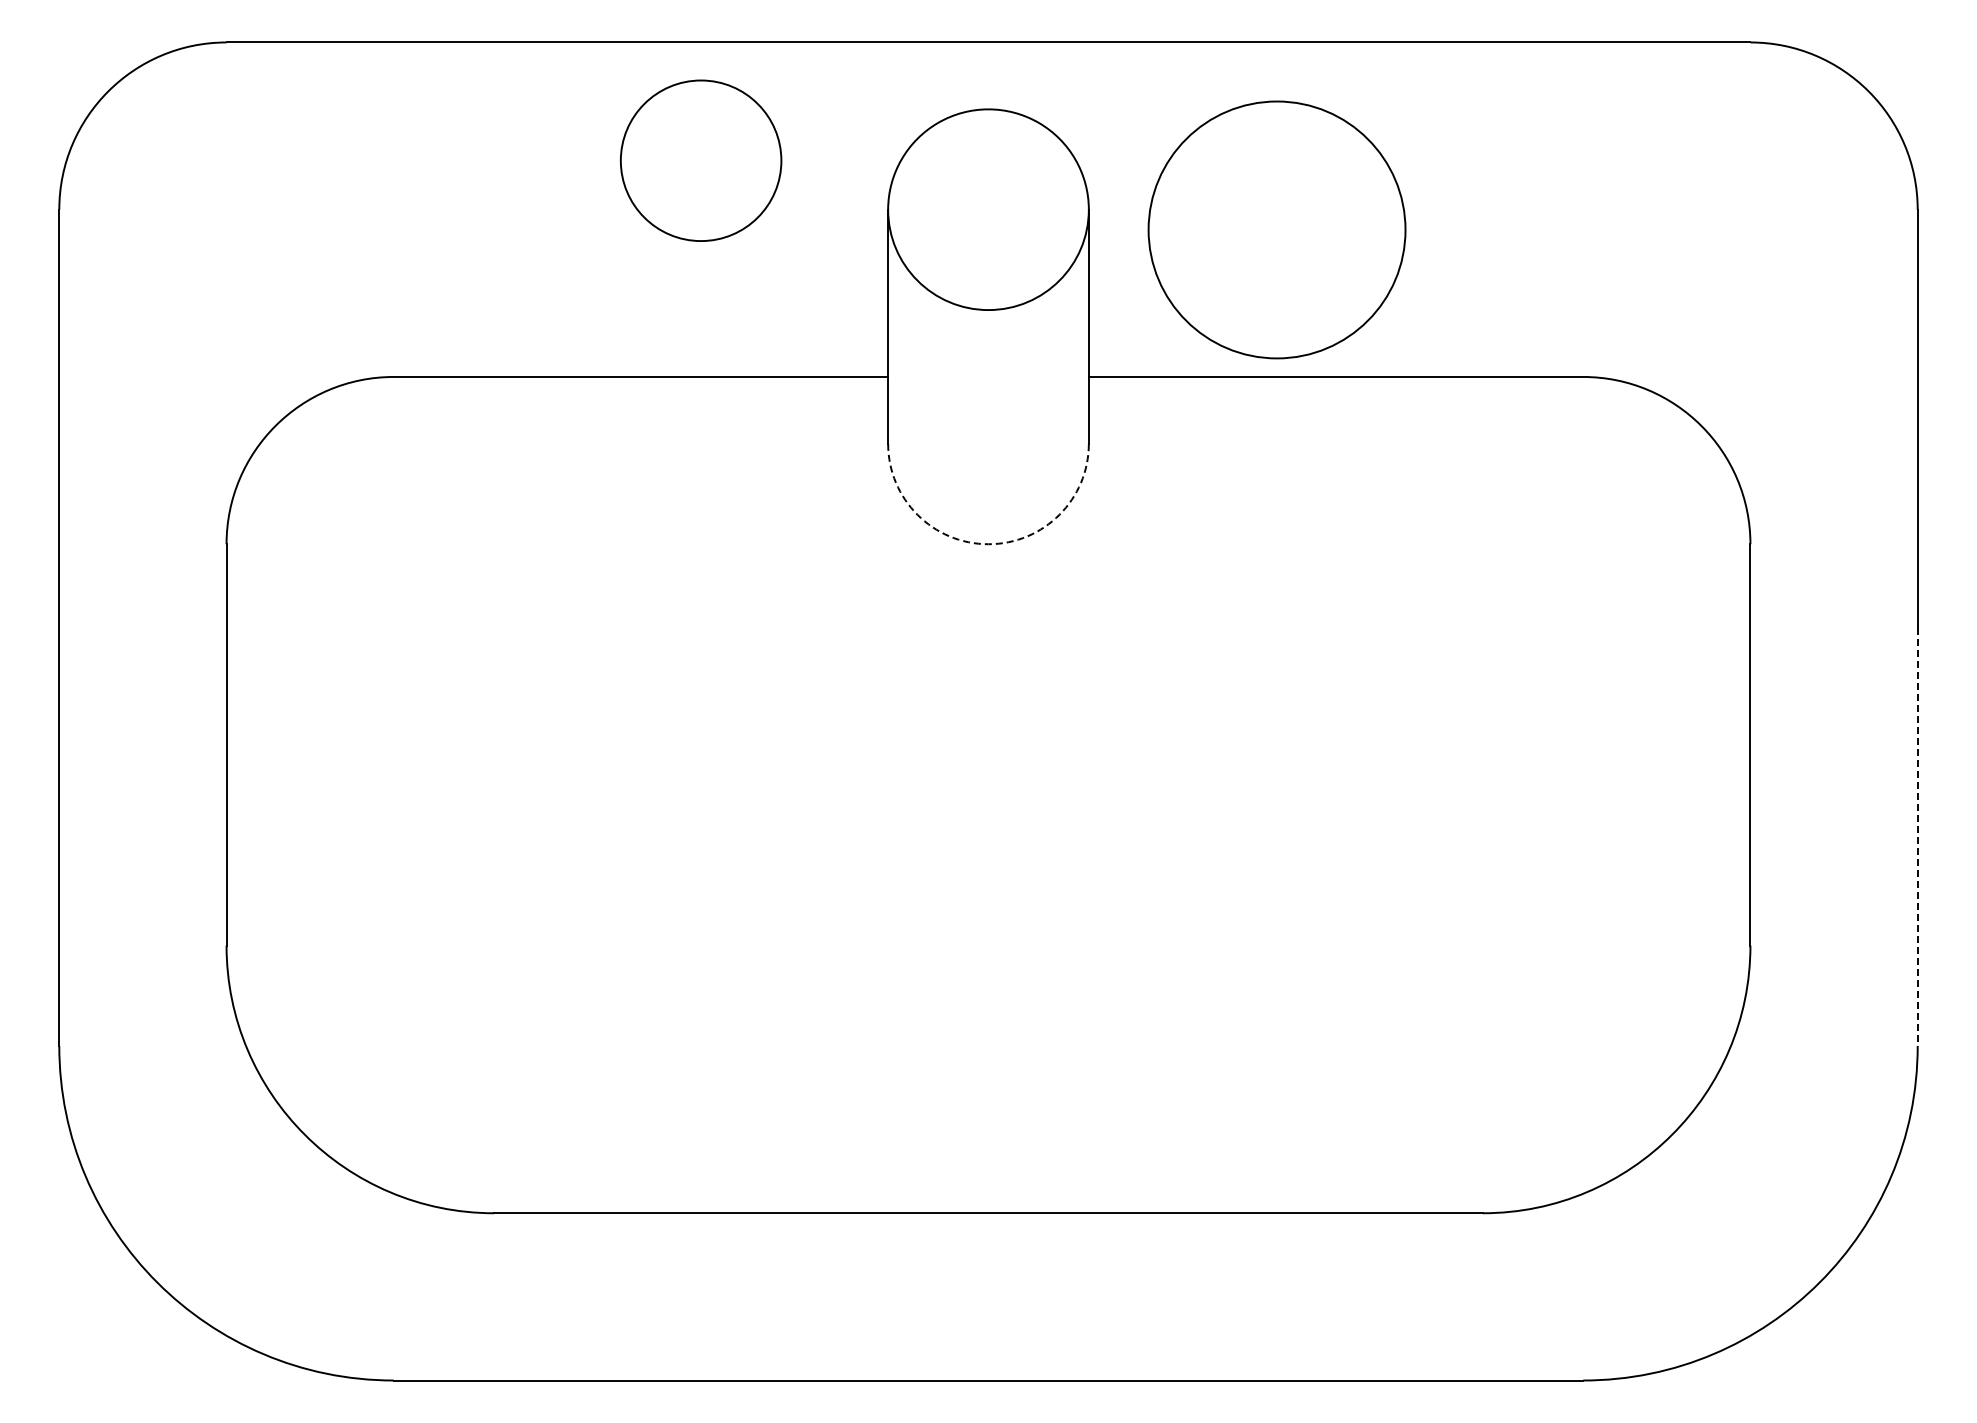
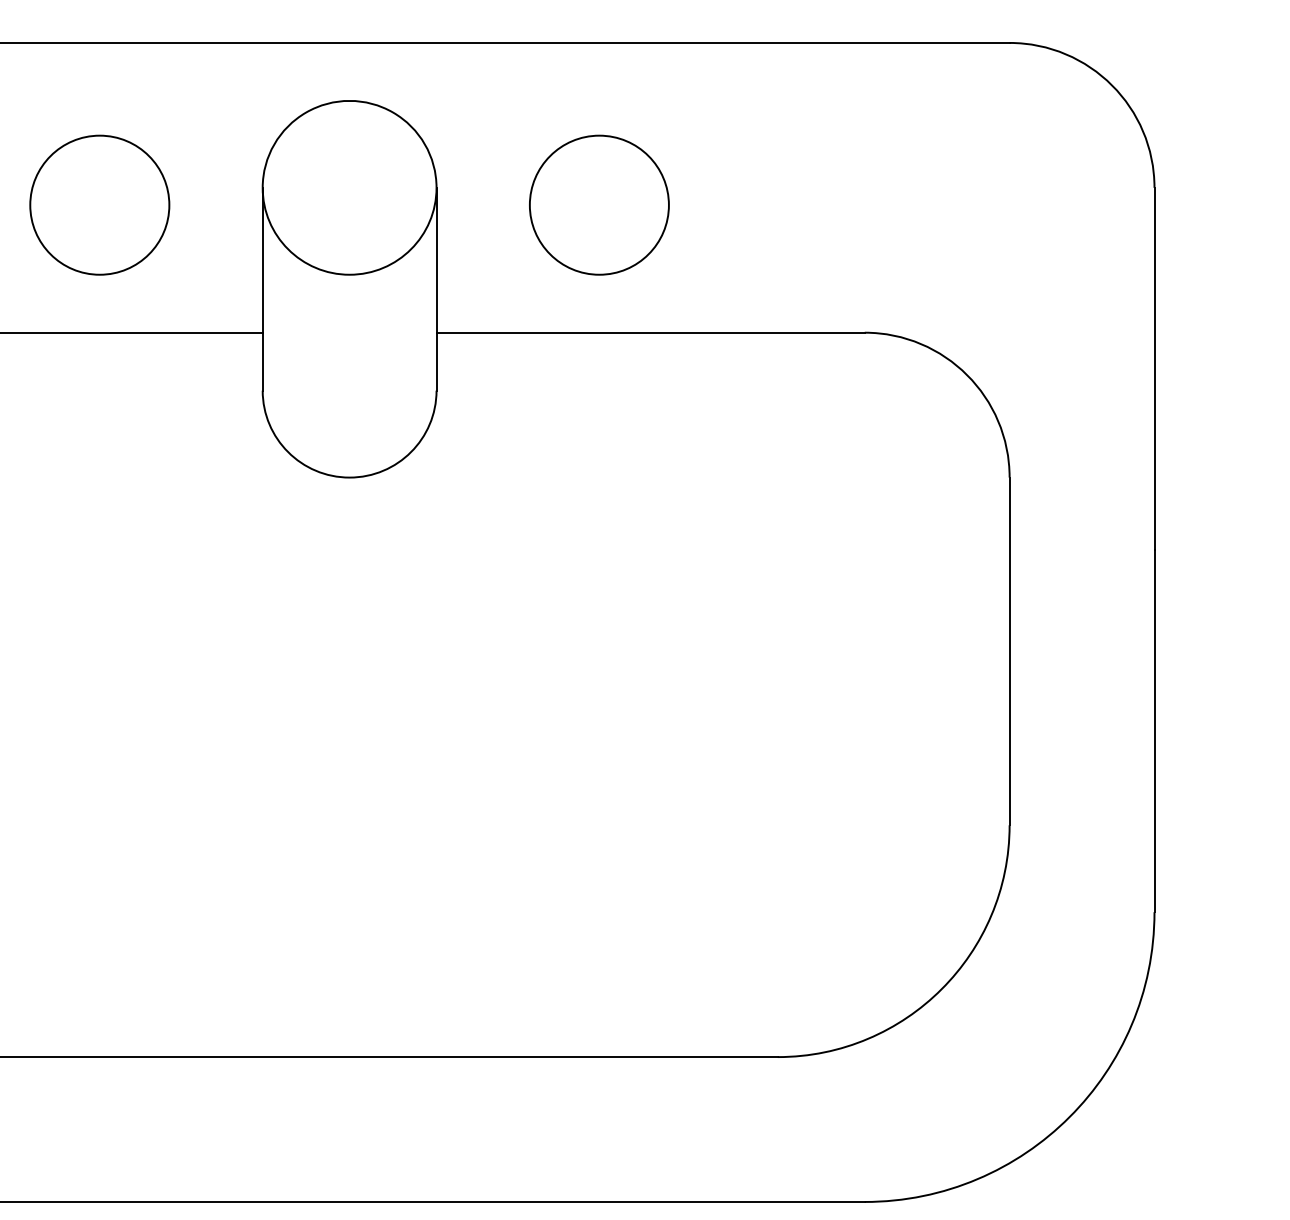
circle: (701, 160) -> (100, 204), moved
circle: (1276, 229) -> (599, 204), size x0.62
arc: (988, 544) -> (349, 477), dashed -> solid
line: (1917, 837) -> (1154, 731), dashed -> solid

